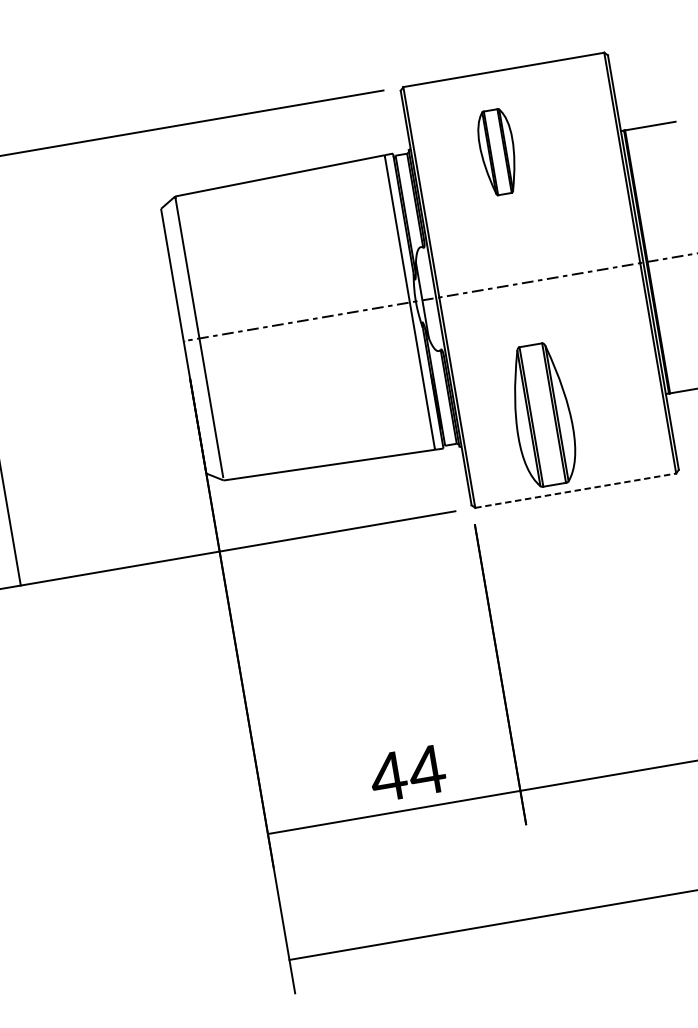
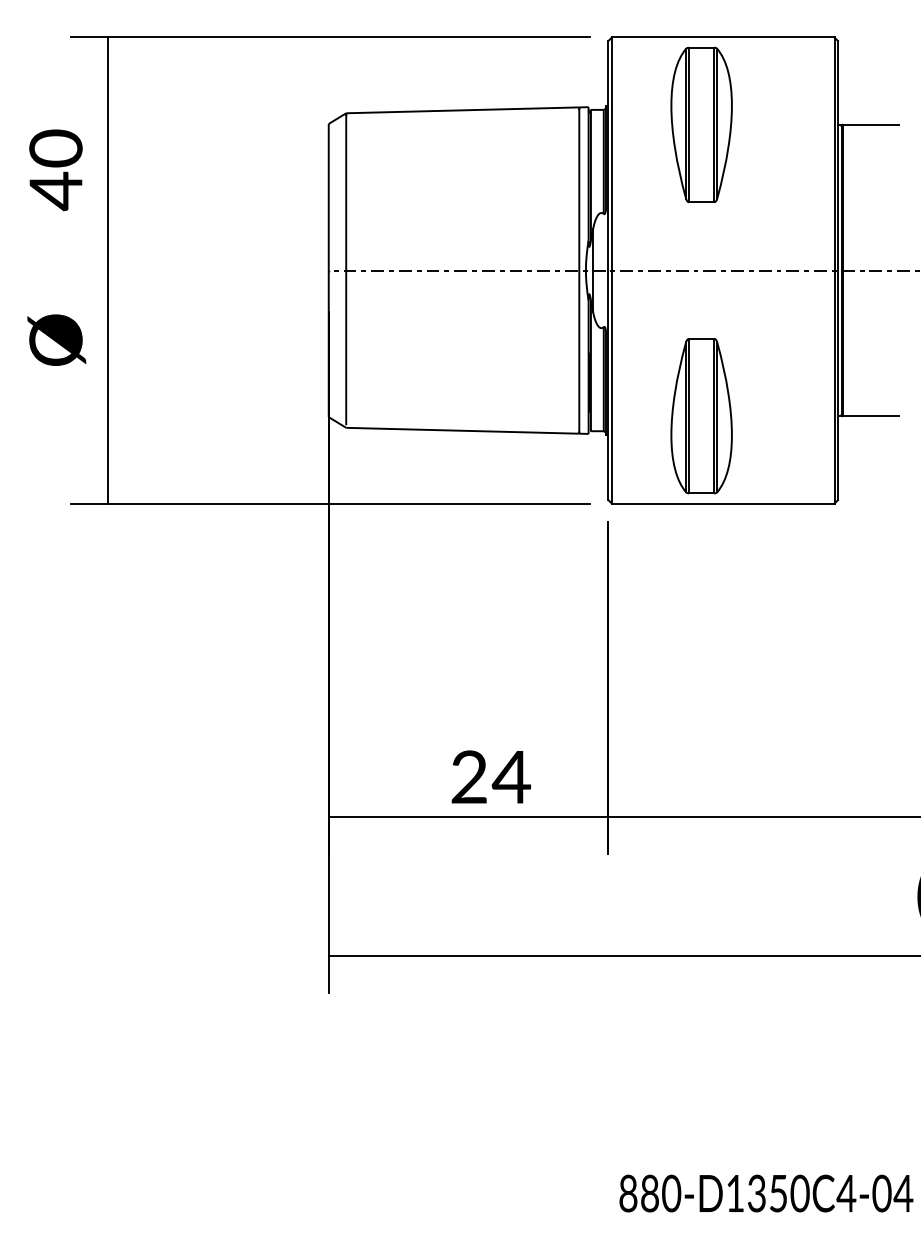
part: (497, 151) -> (701, 124), size x1.67
line: (575, 490) -> (723, 503), dashed -> solid
text: (387, 776) -> (468, 776), 44 -> 24

